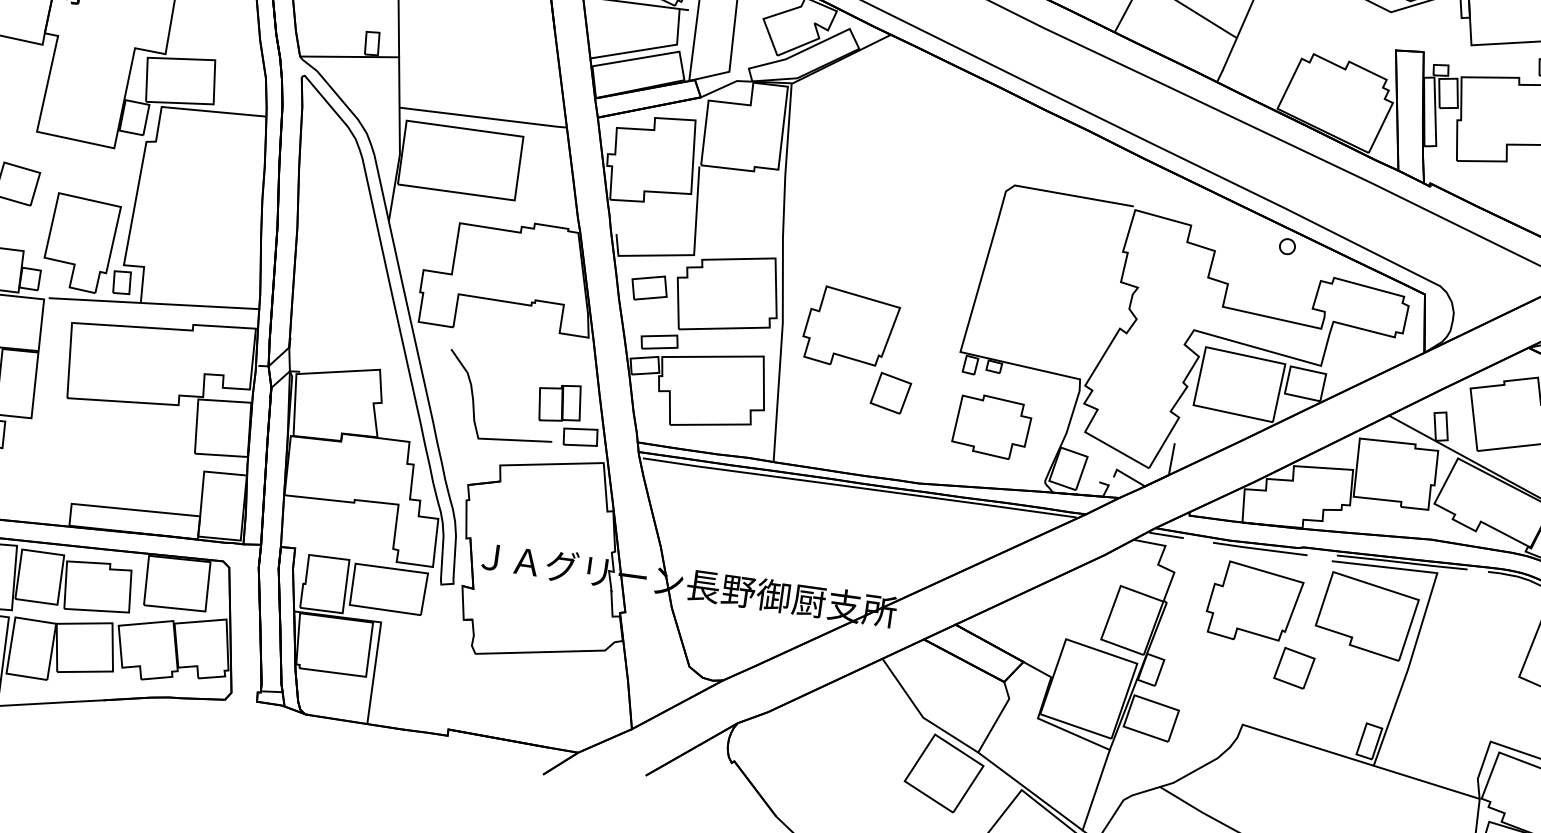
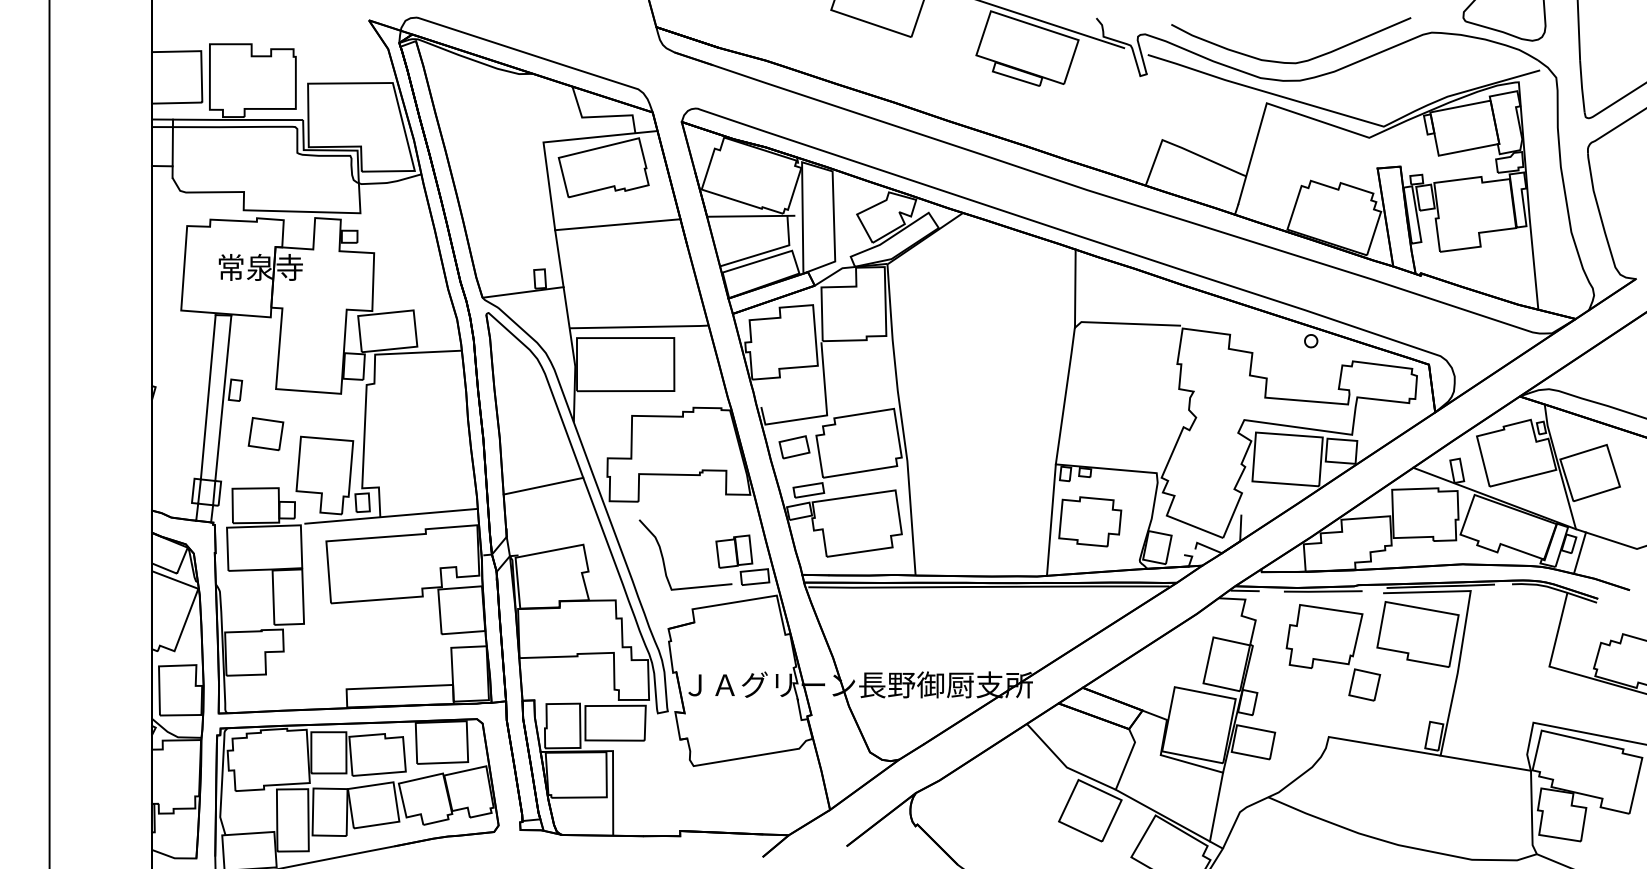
line: (1012, 144) -> (1074, 288), added
line: (341, 292) -> (543, 485), added
part: (858, 349) -> (972, 473), removed
line: (944, 417) -> (1050, 519), added

